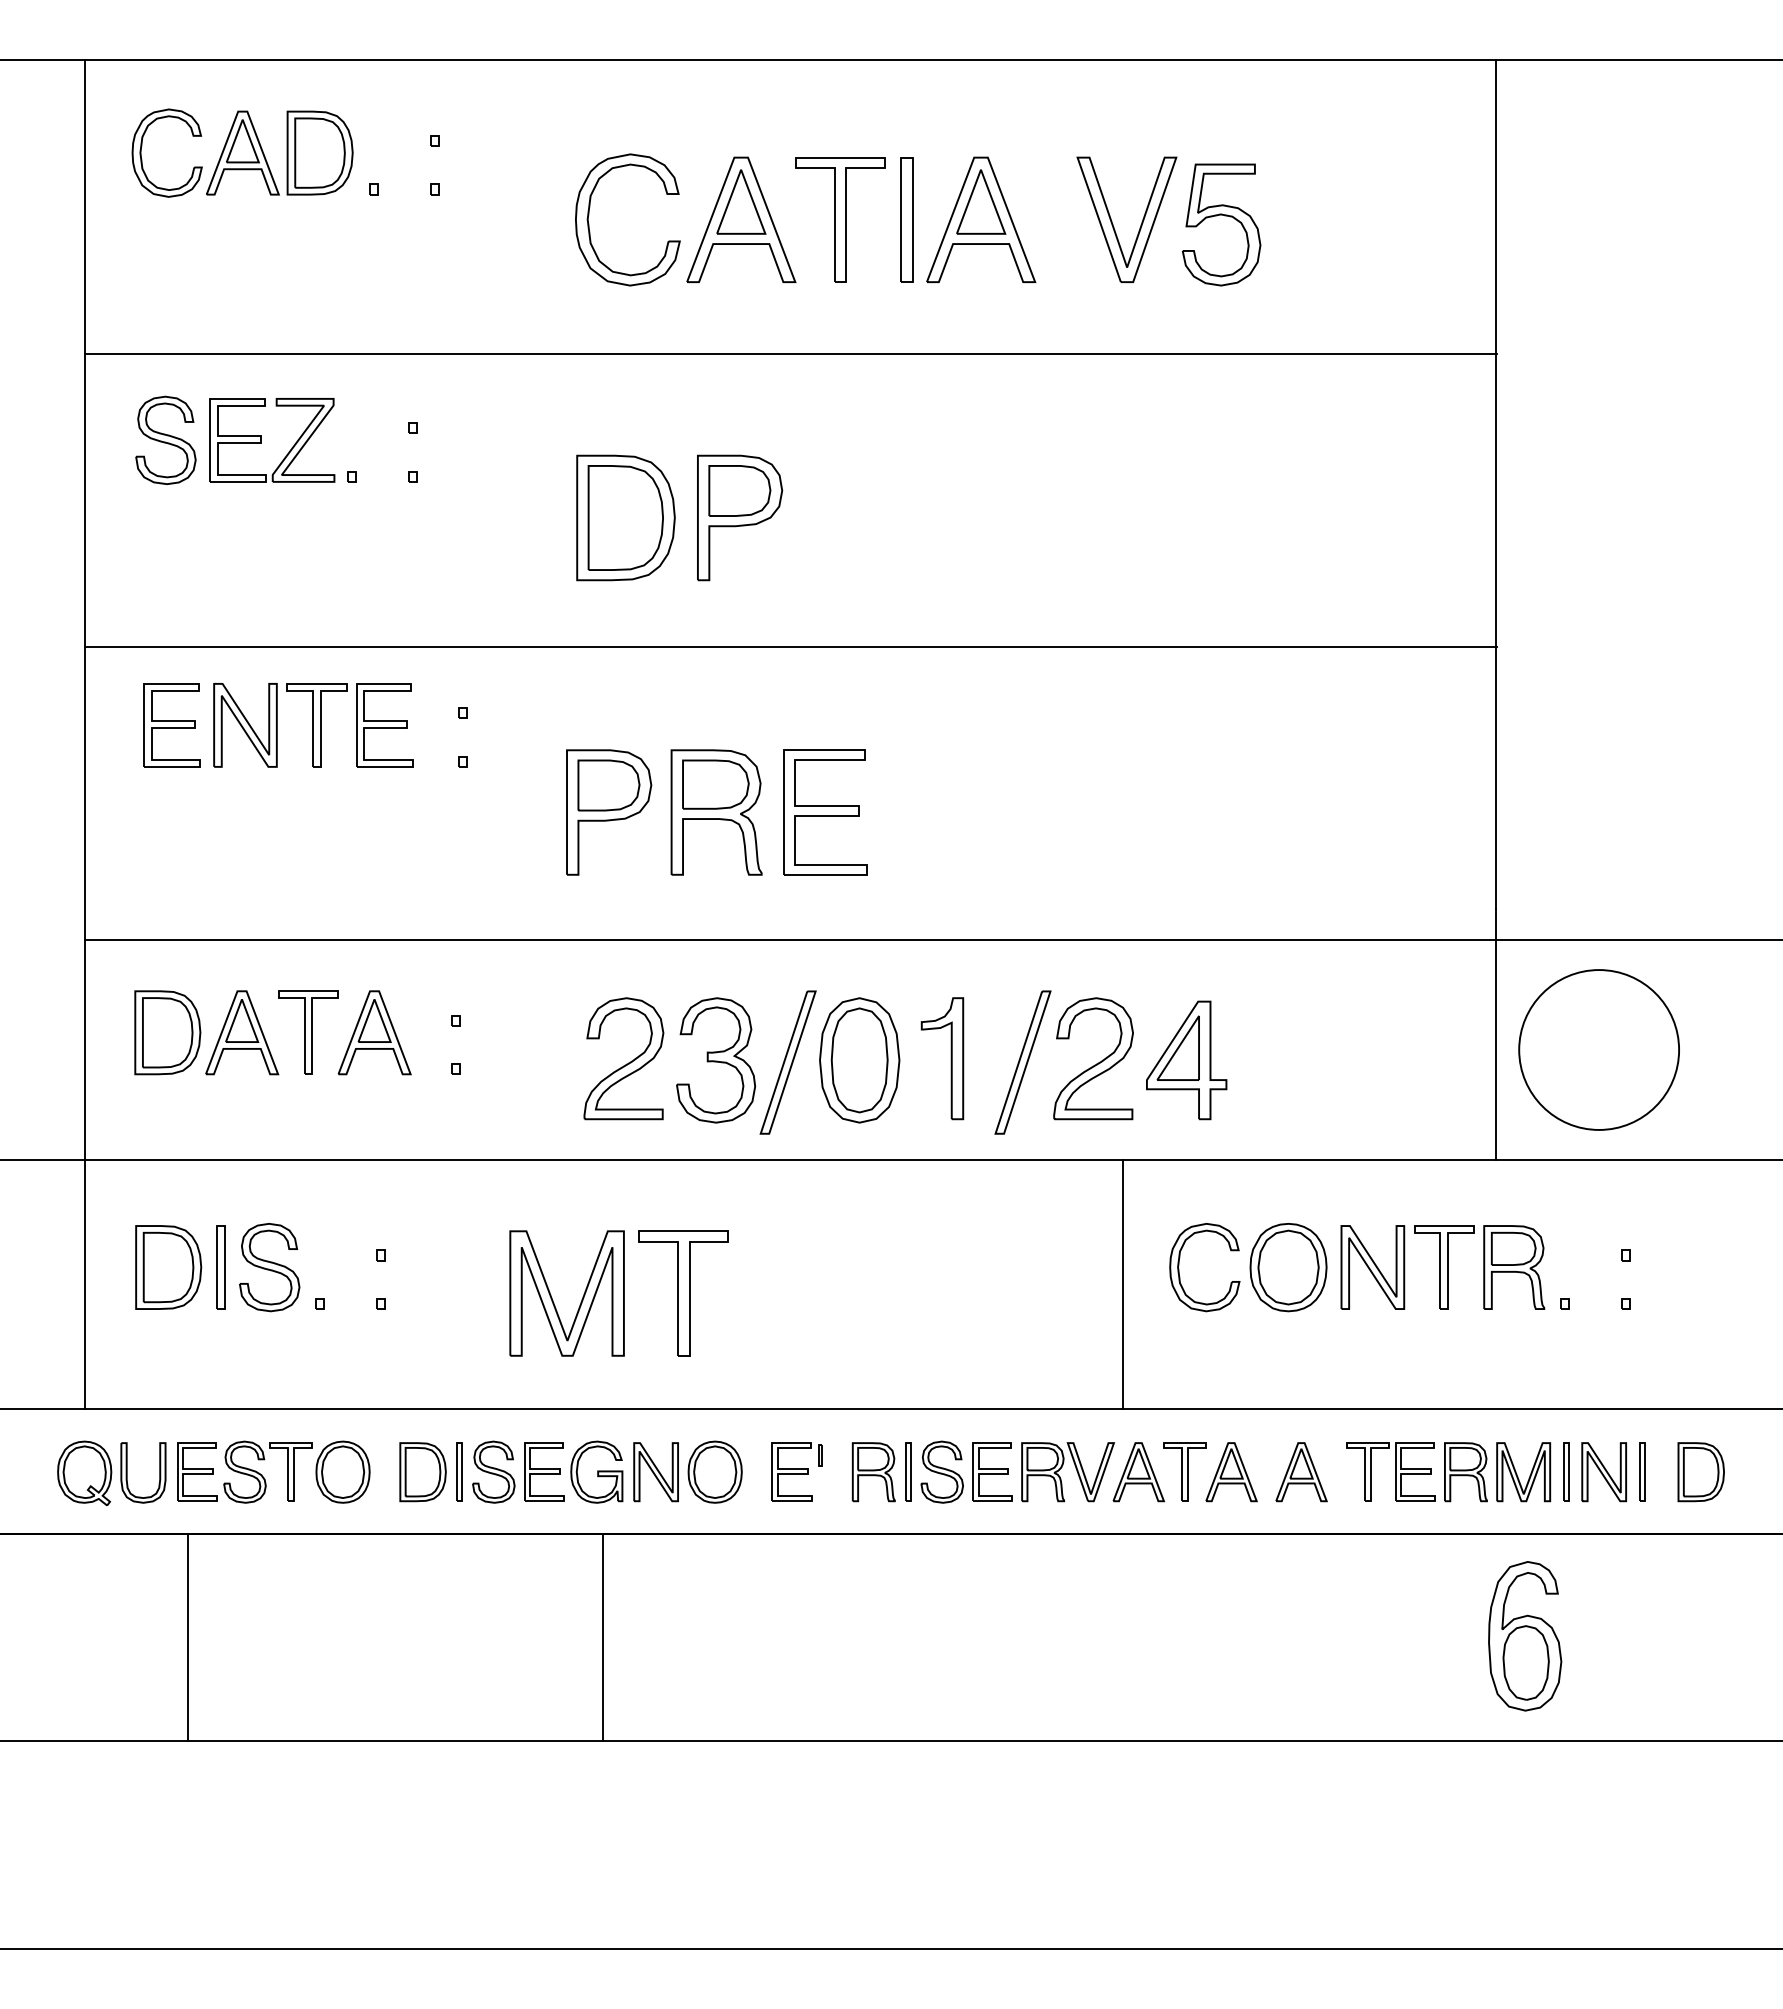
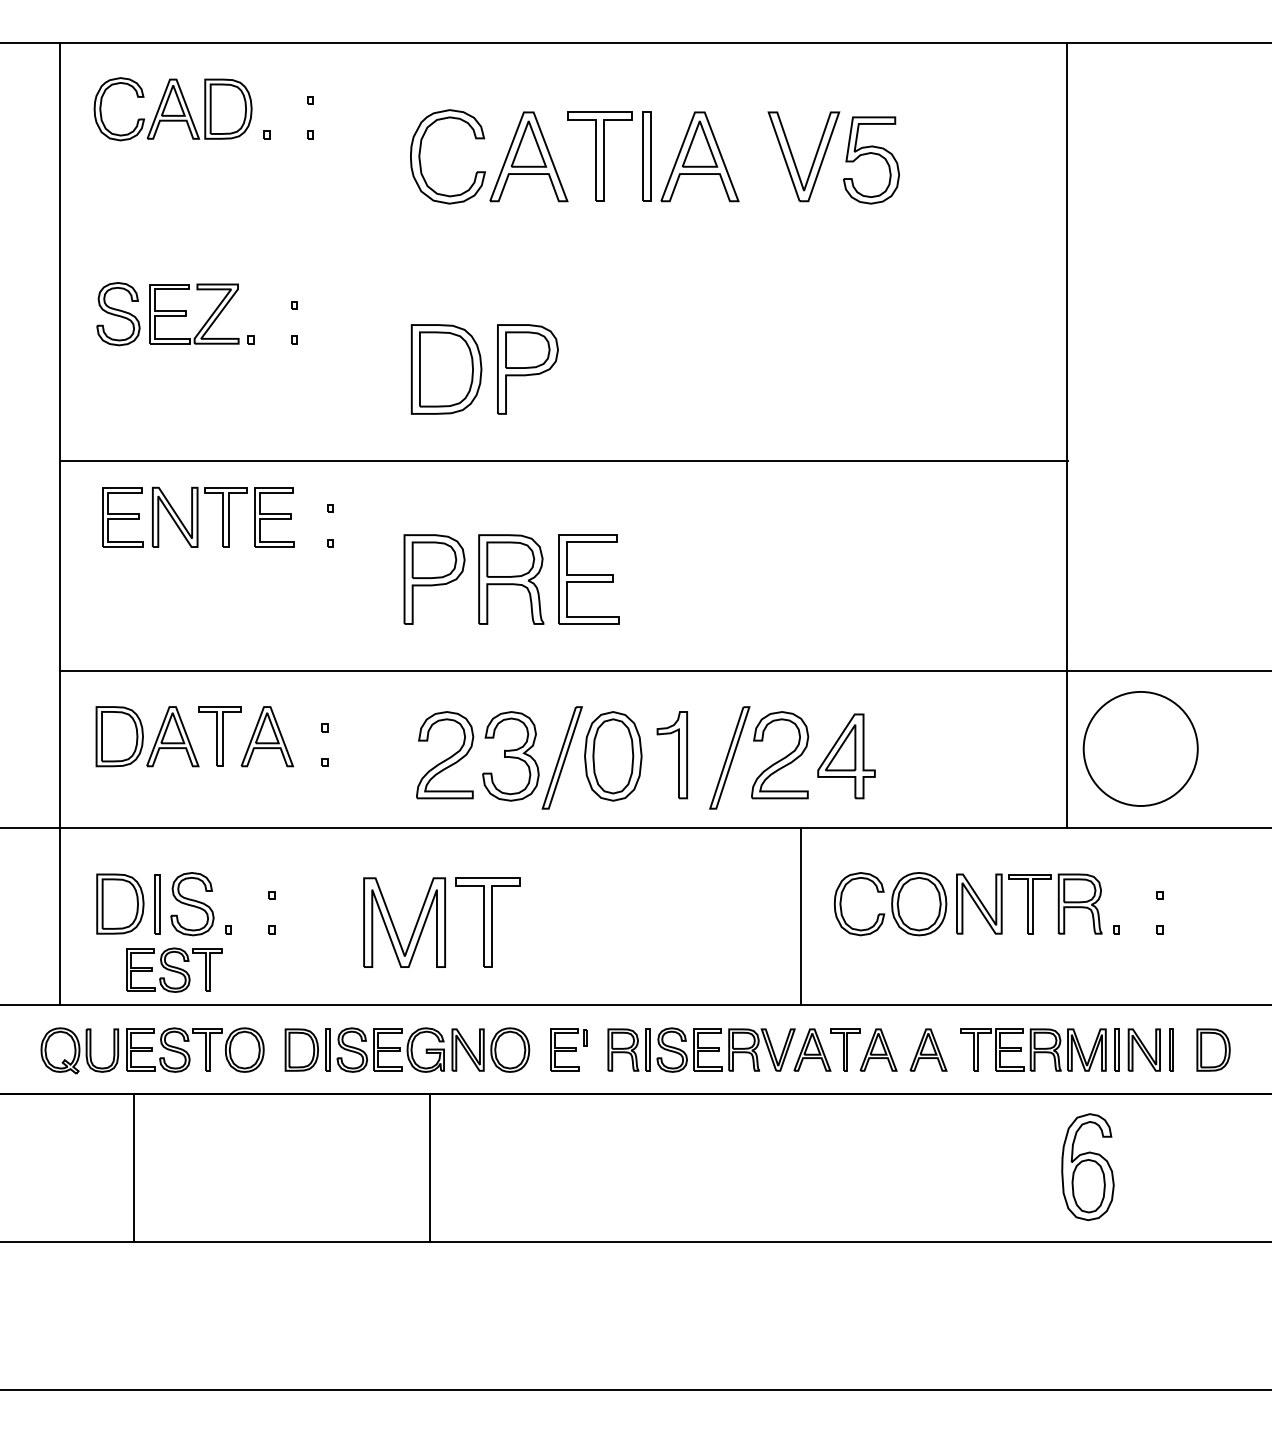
line: (790, 353) -> (563, 252), removed
part: (244, 1359) -> (174, 969), added

